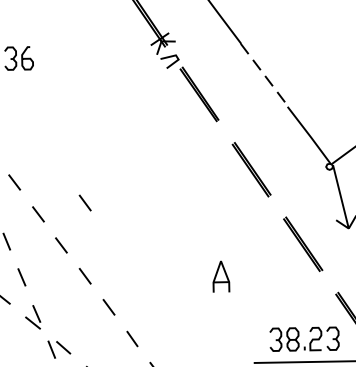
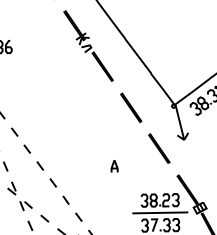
line: (265, 75) -> (138, 56), dashed -> solid
line: (83, 202) -> (39, 125), removed
part: (221, 277) -> (114, 166), size x0.71

